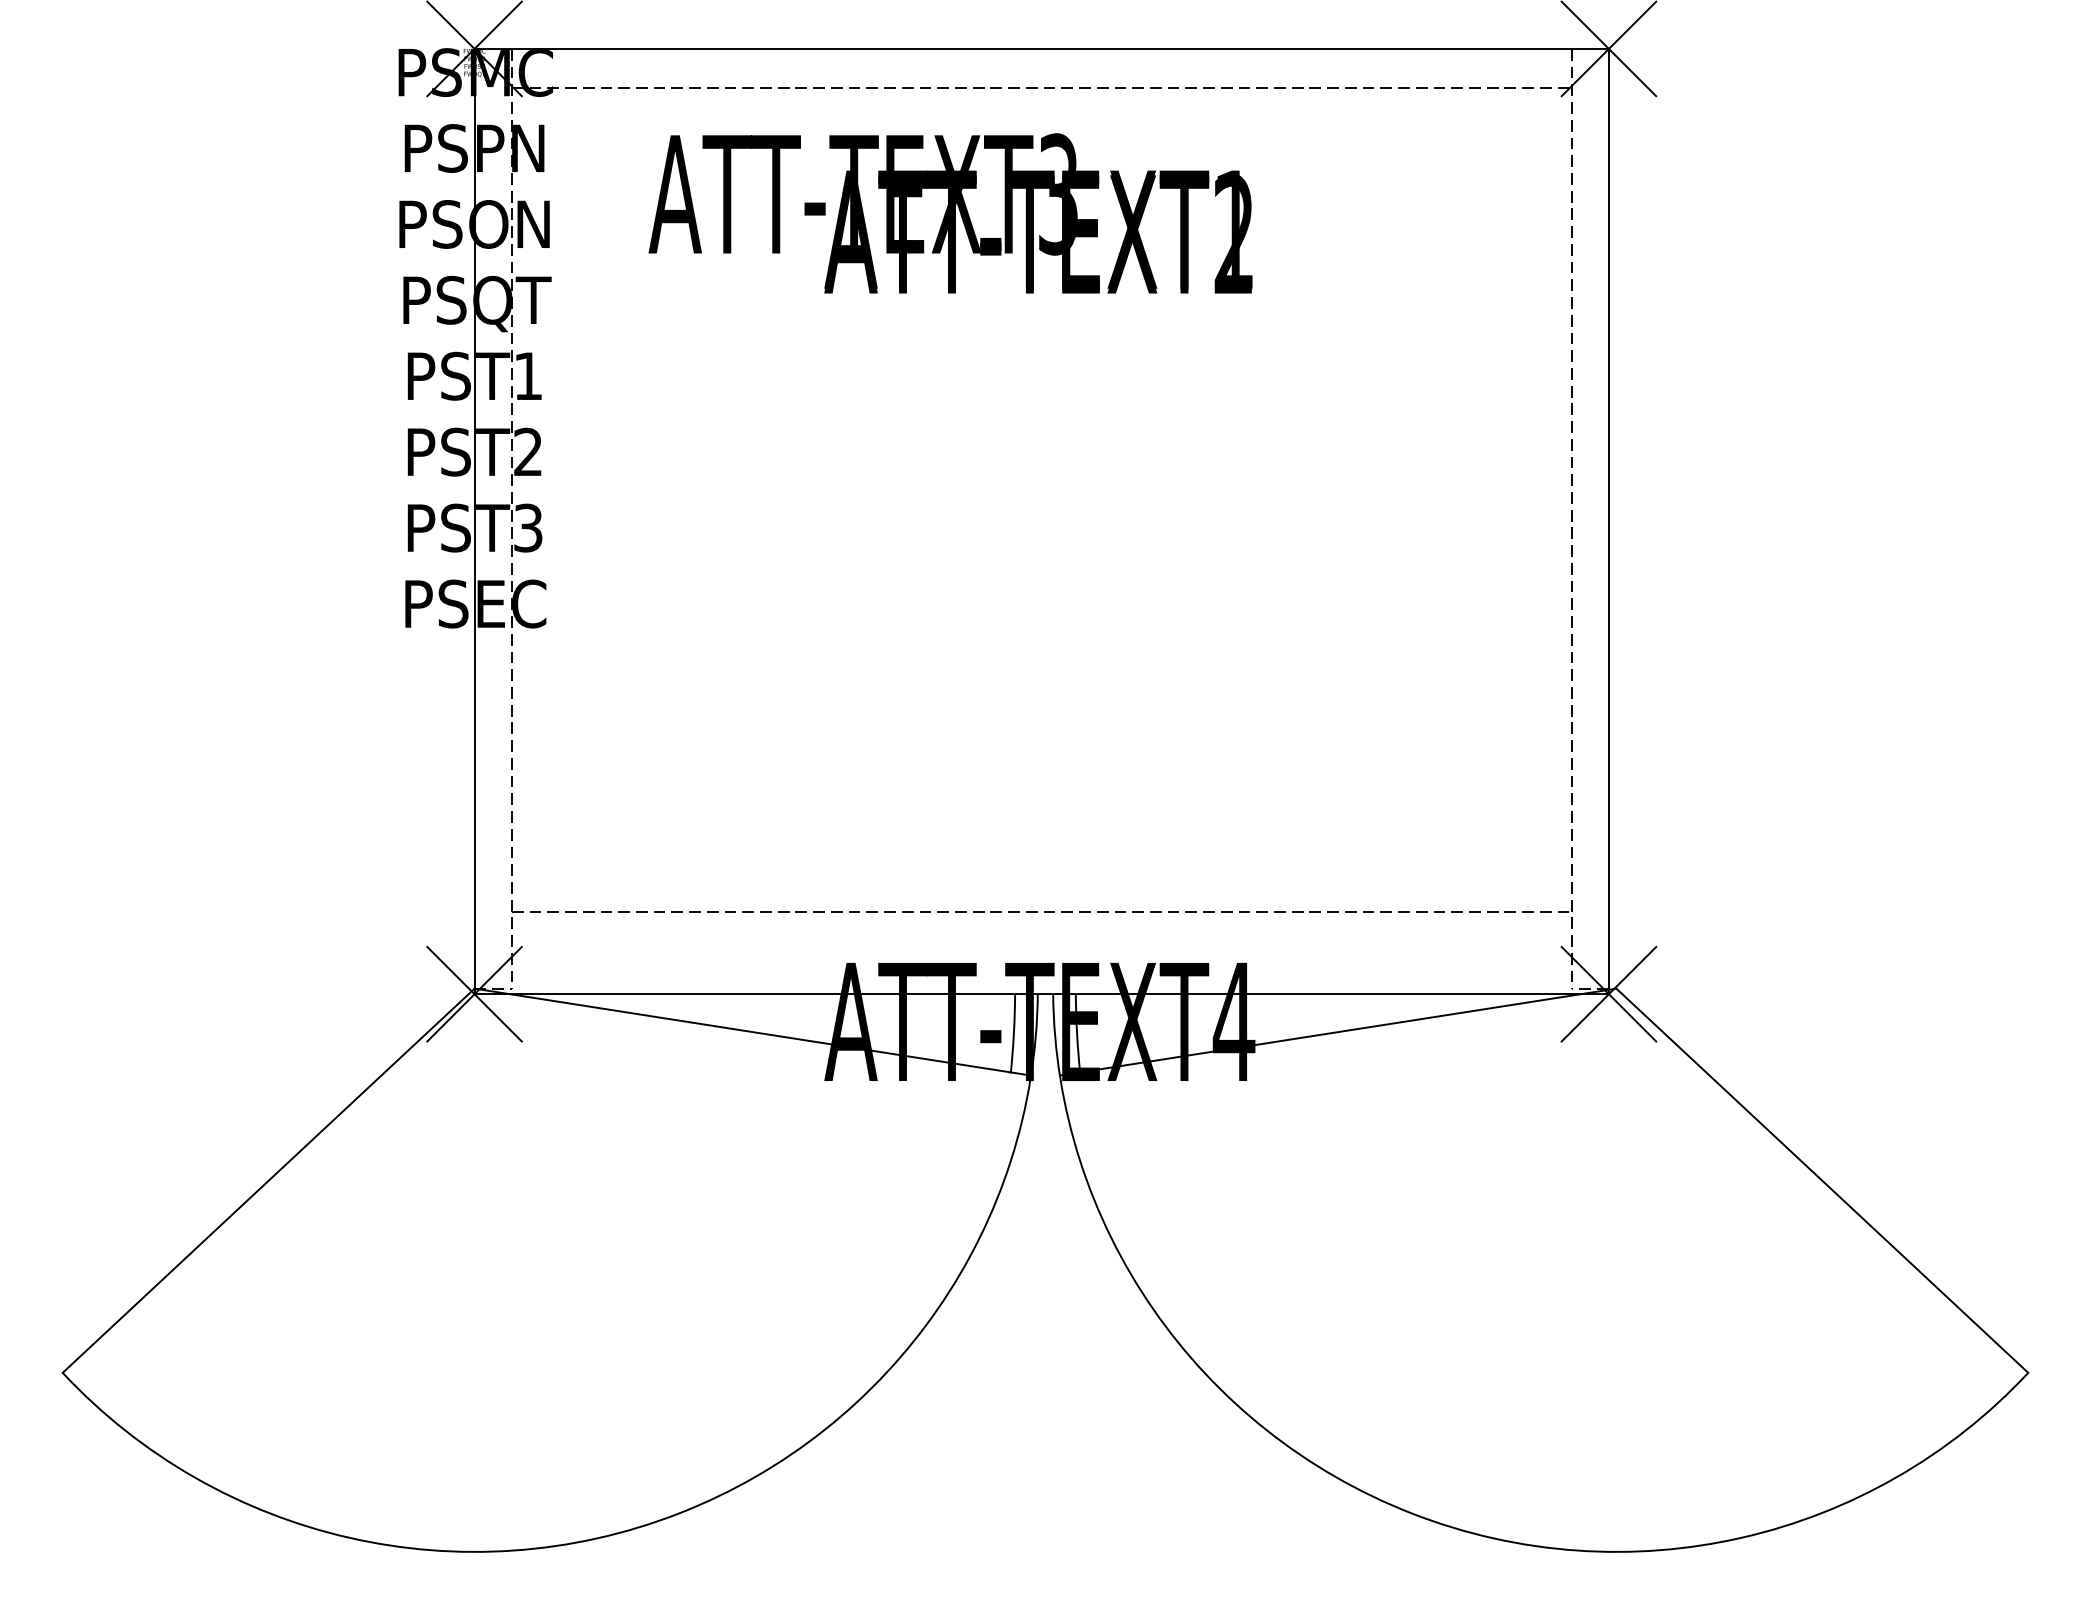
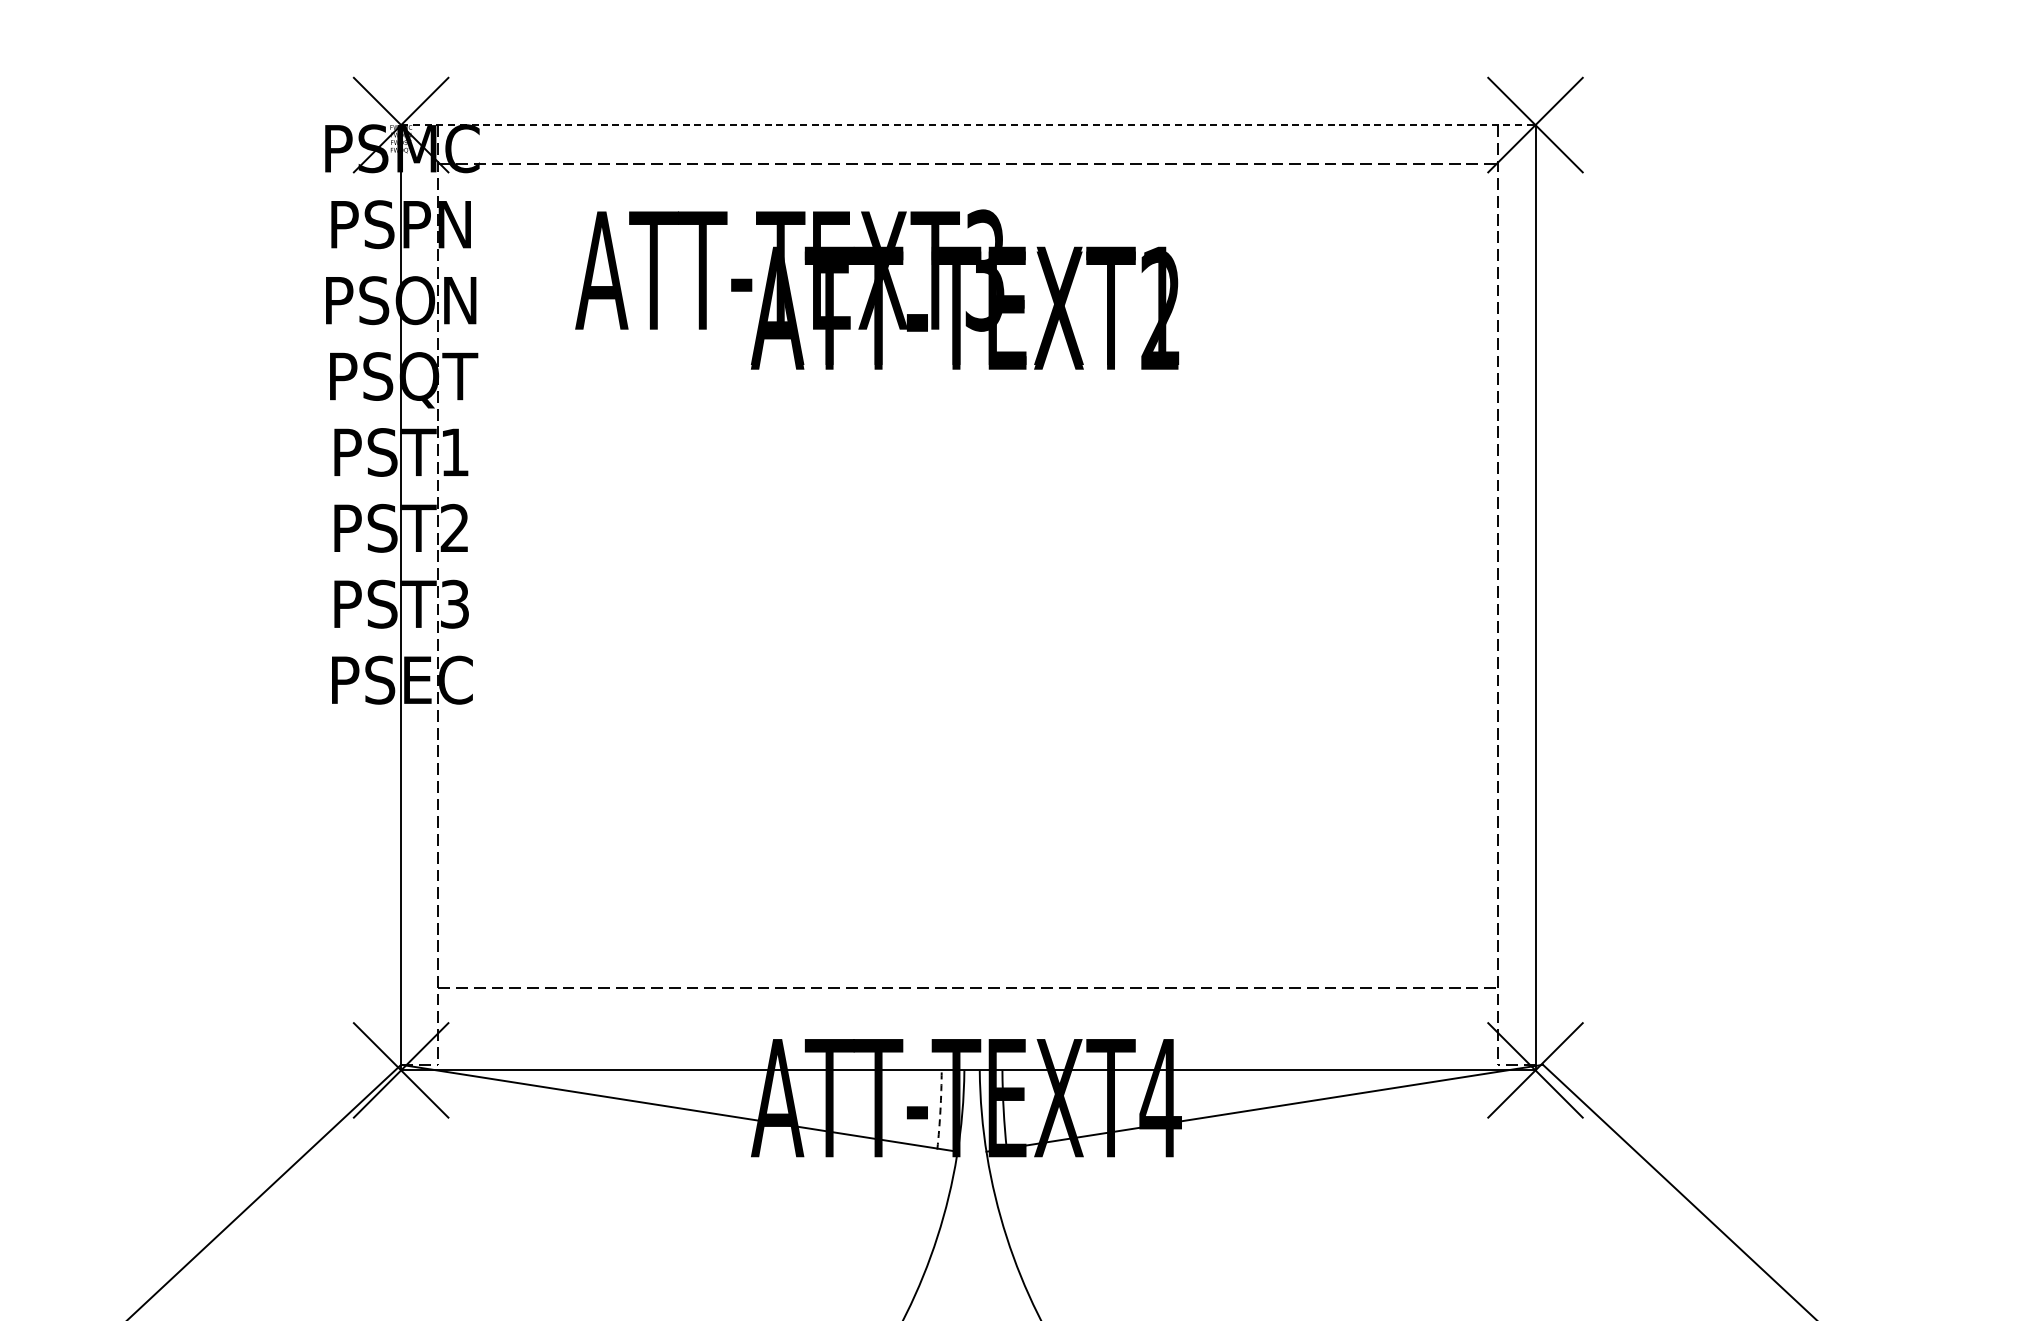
line: (1042, 48) -> (969, 124), solid -> dashed
arc: (1013, 1033) -> (940, 1109), solid -> dashed

